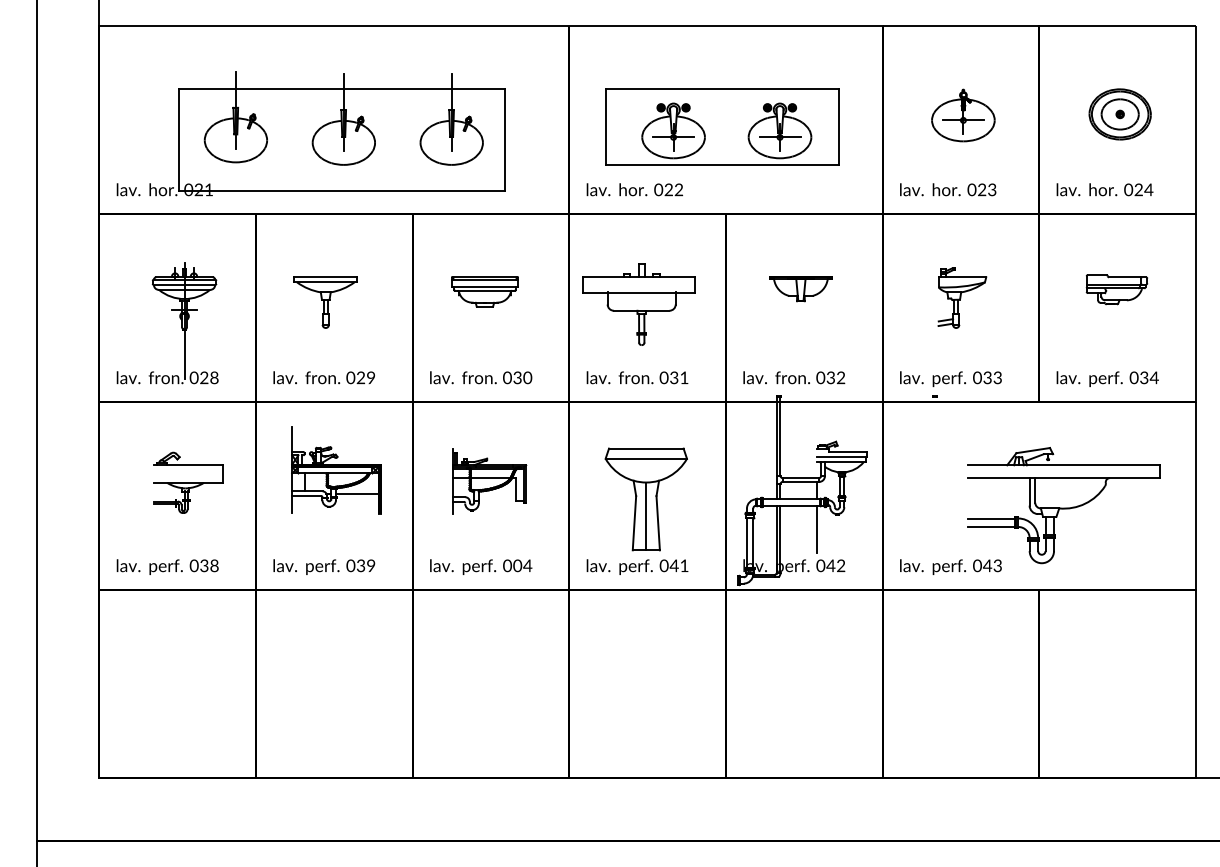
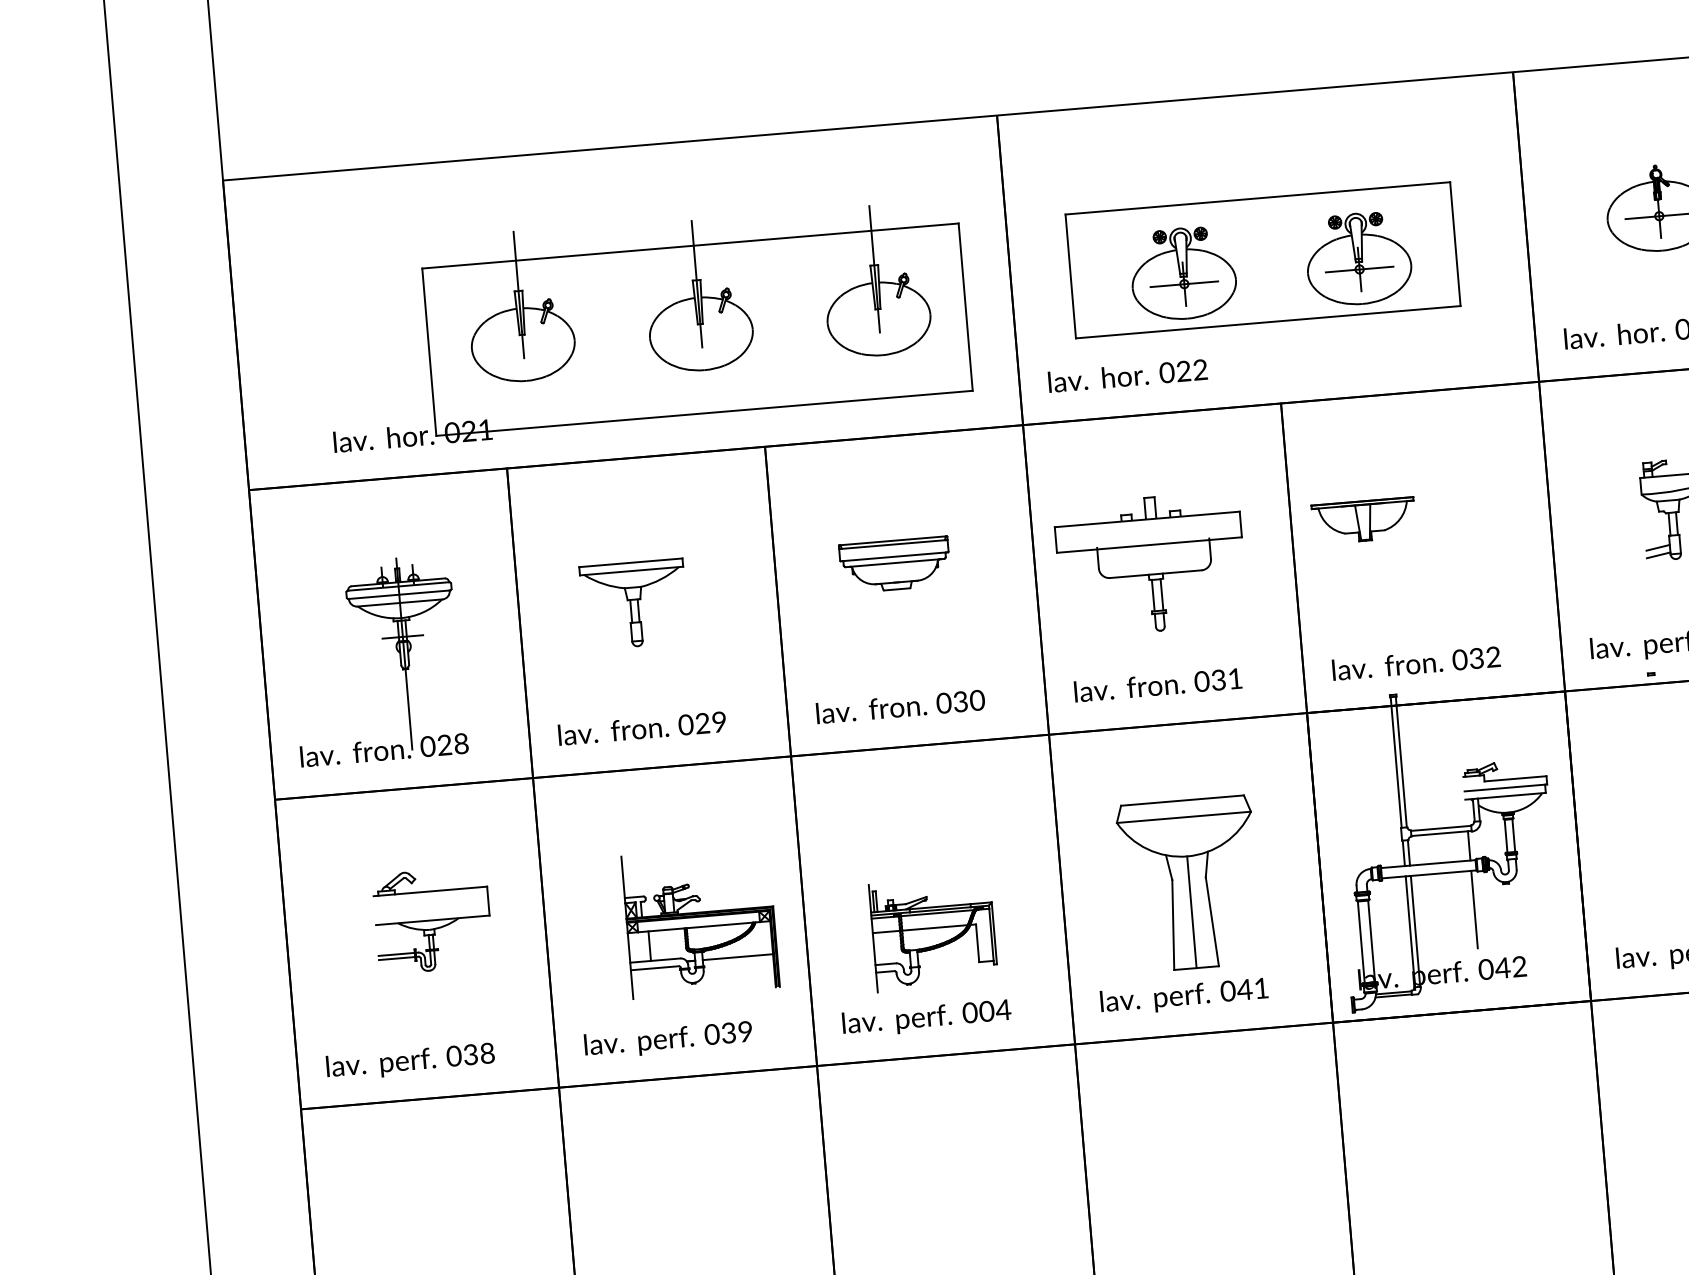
part: (310, 133) -> (645, 323), moved
part: (800, 289) -> (1363, 521), moved
part: (336, 470) -> (700, 922), moved
part: (489, 481) -> (933, 934), moved

